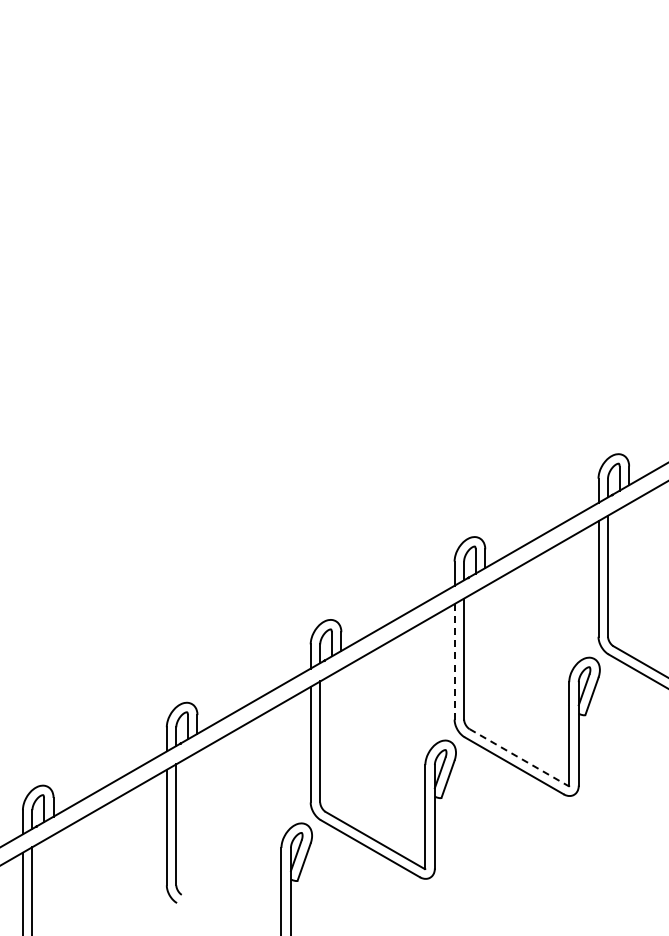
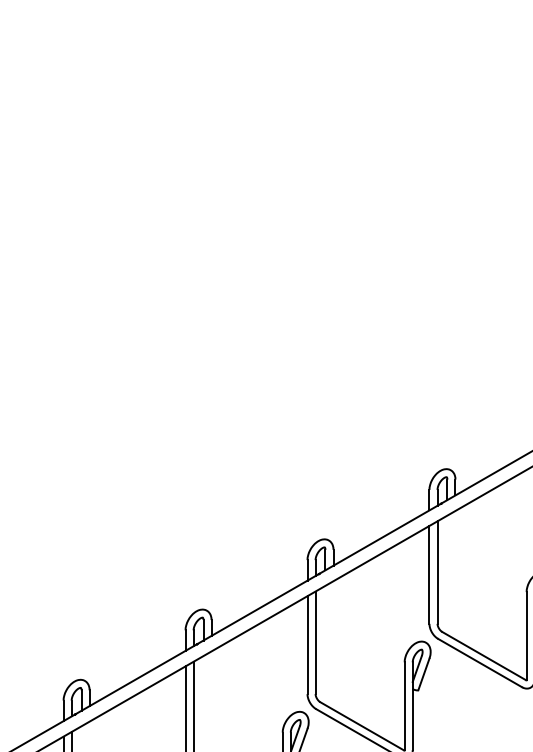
line: (454, 661) -> (429, 574), dashed -> solid
line: (519, 757) -> (484, 655), dashed -> solid

